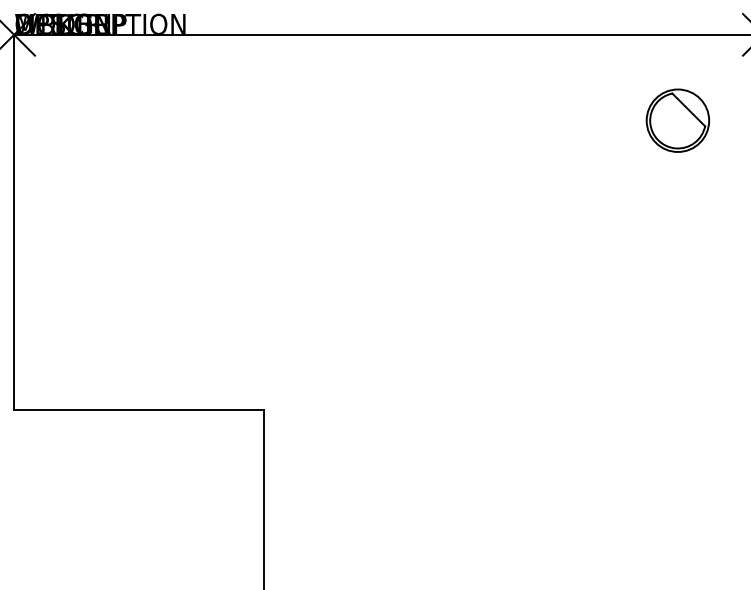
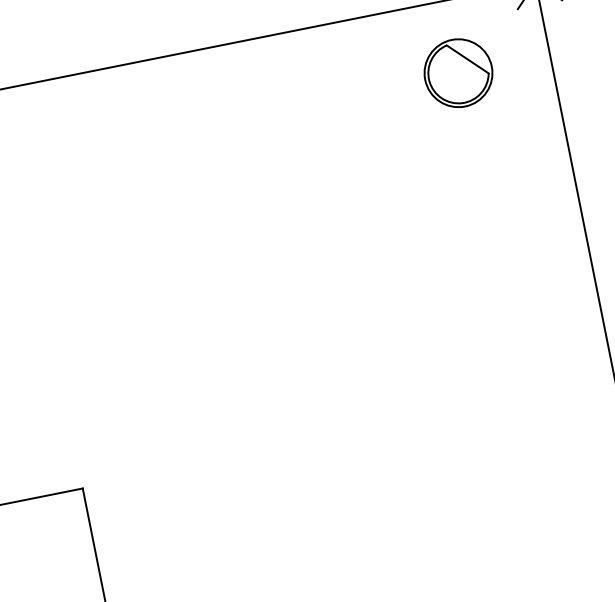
part: (677, 120) -> (457, 73), moved

